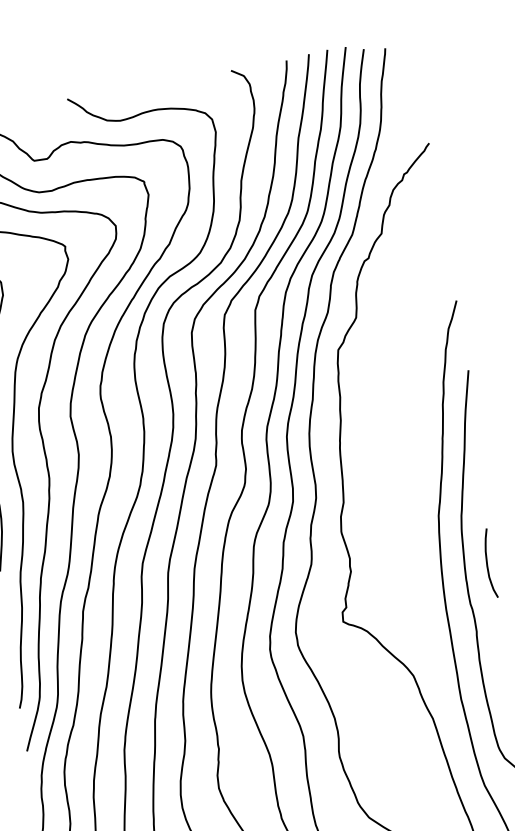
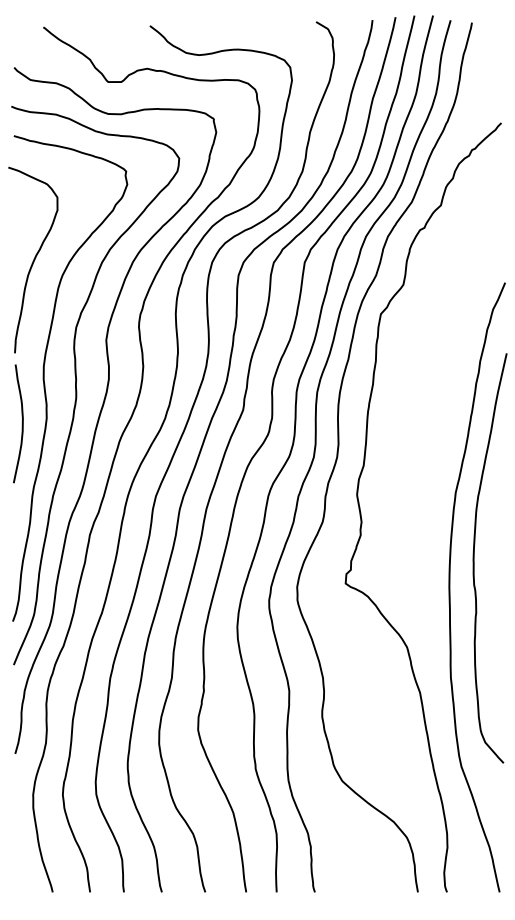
curve: (488, 563) -> (497, 547), removed

